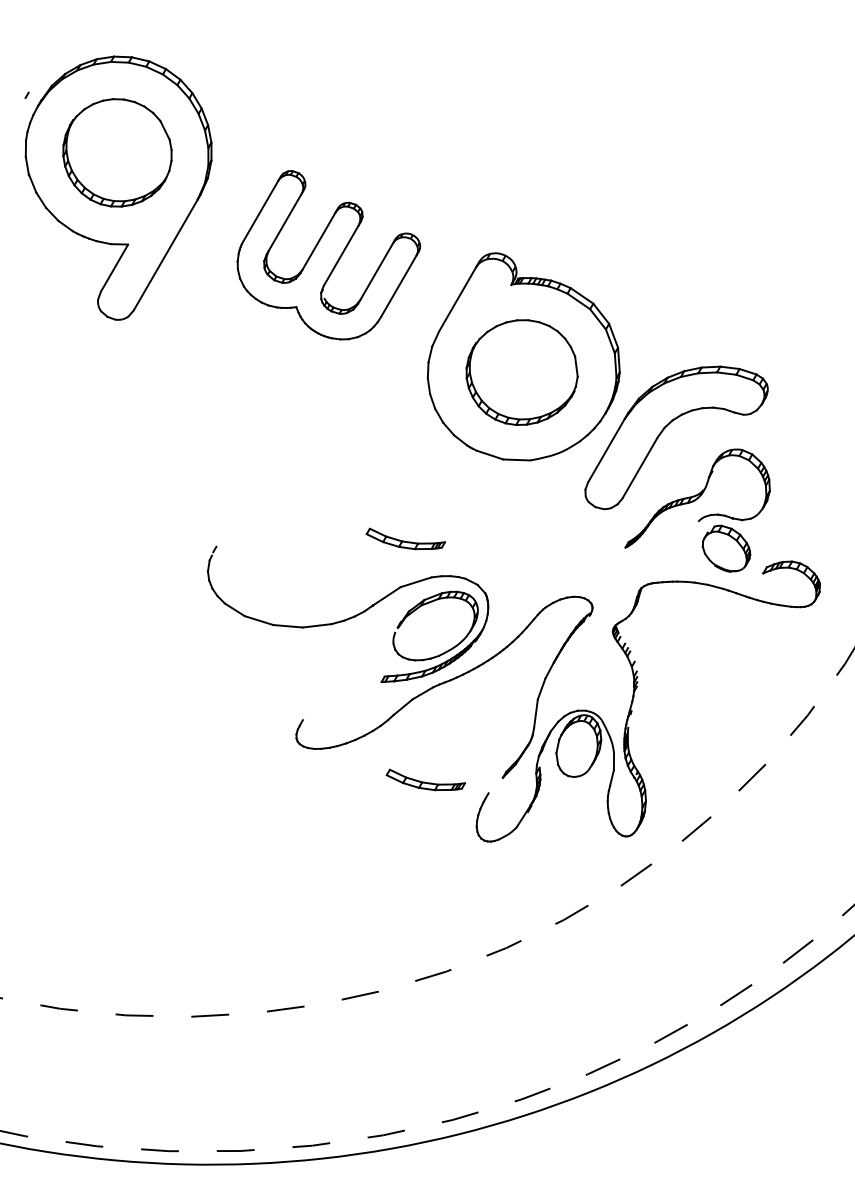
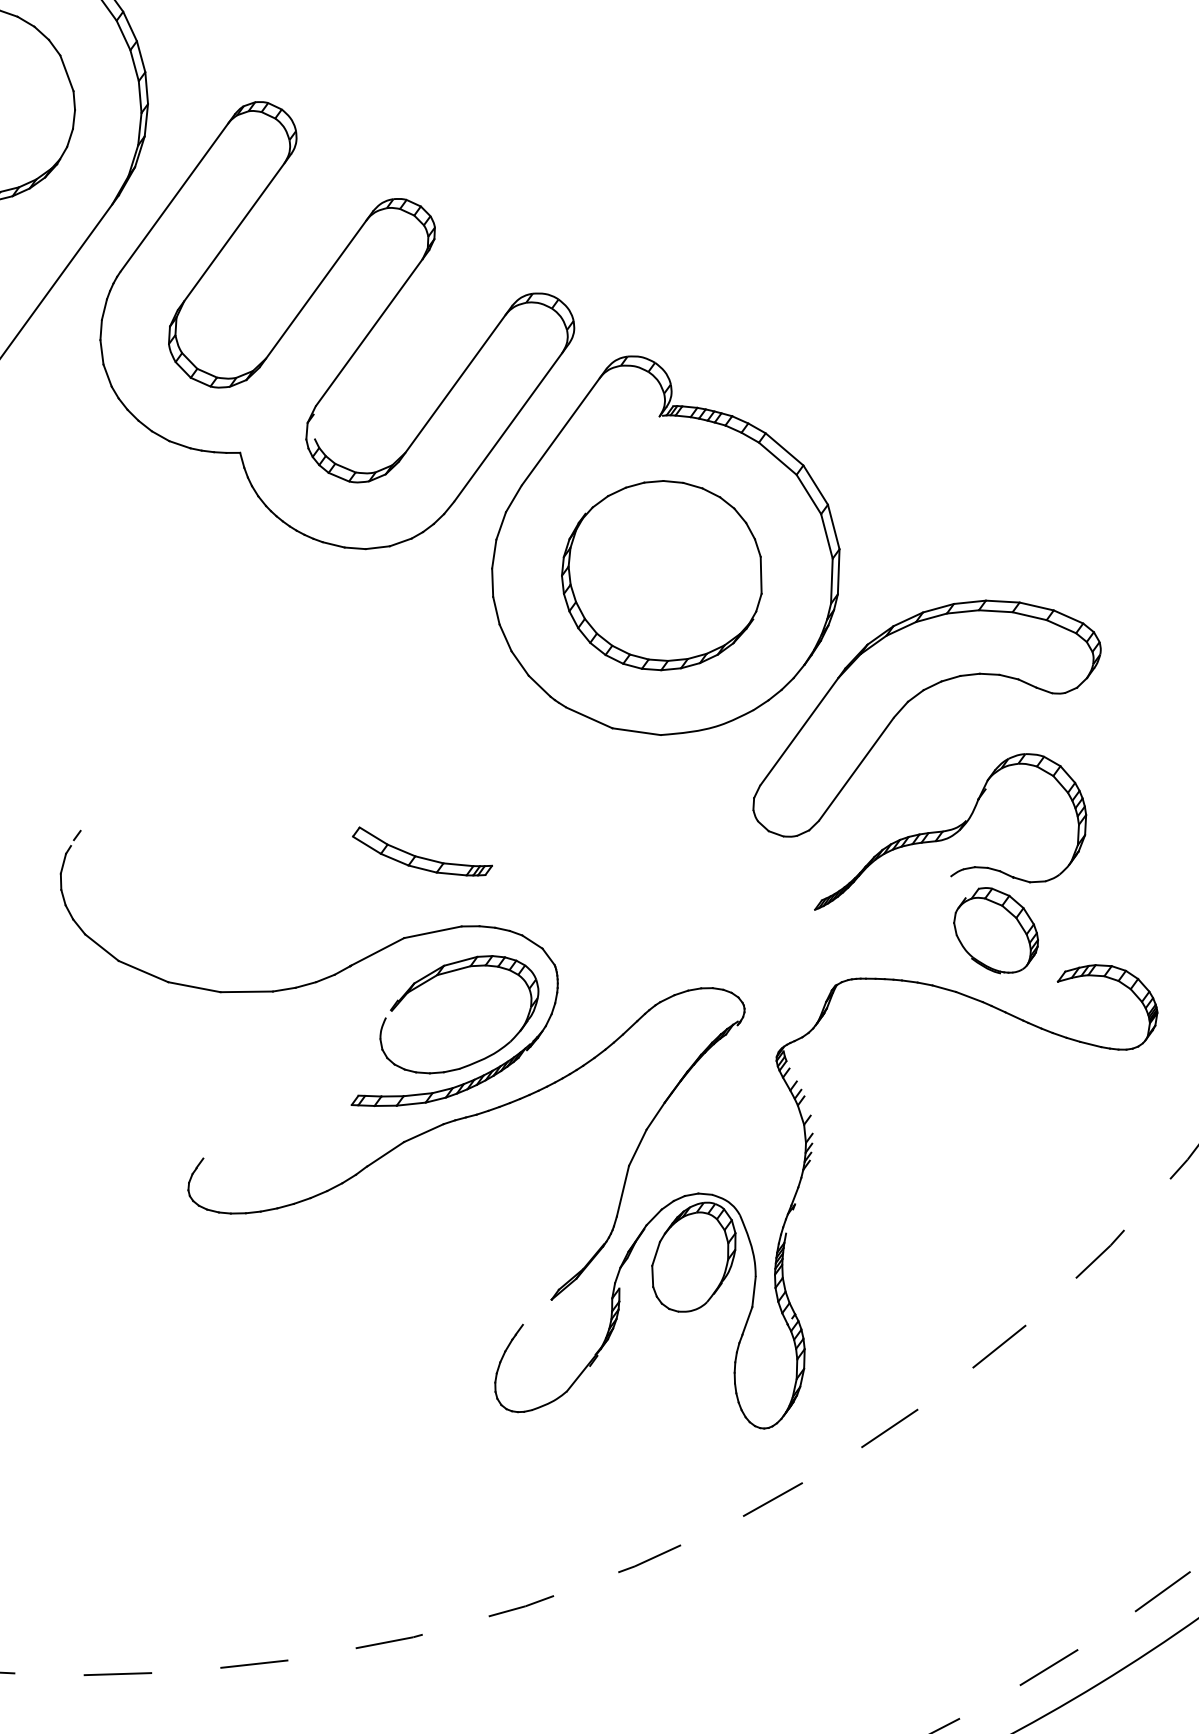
part: (328, 255) -> (336, 328), size x1.43
part: (425, 779) -> (412, 1288), removed

